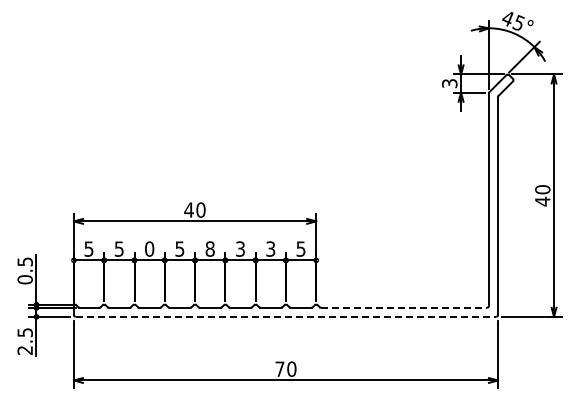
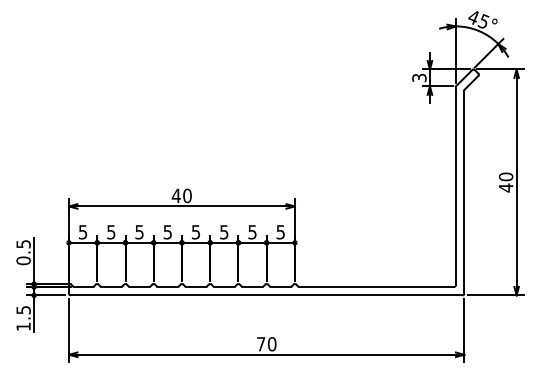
text: (149, 248) -> (139, 231), 0 -> 5
text: (209, 248) -> (195, 231), 8 -> 5
text: (240, 248) -> (224, 231), 3 -> 5
text: (270, 248) -> (252, 231), 3 -> 5
line: (404, 307) -> (377, 286), dashed -> solid
line: (286, 316) -> (267, 295), dashed -> solid
text: (24, 350) -> (22, 326), 2.5 -> 1.5

